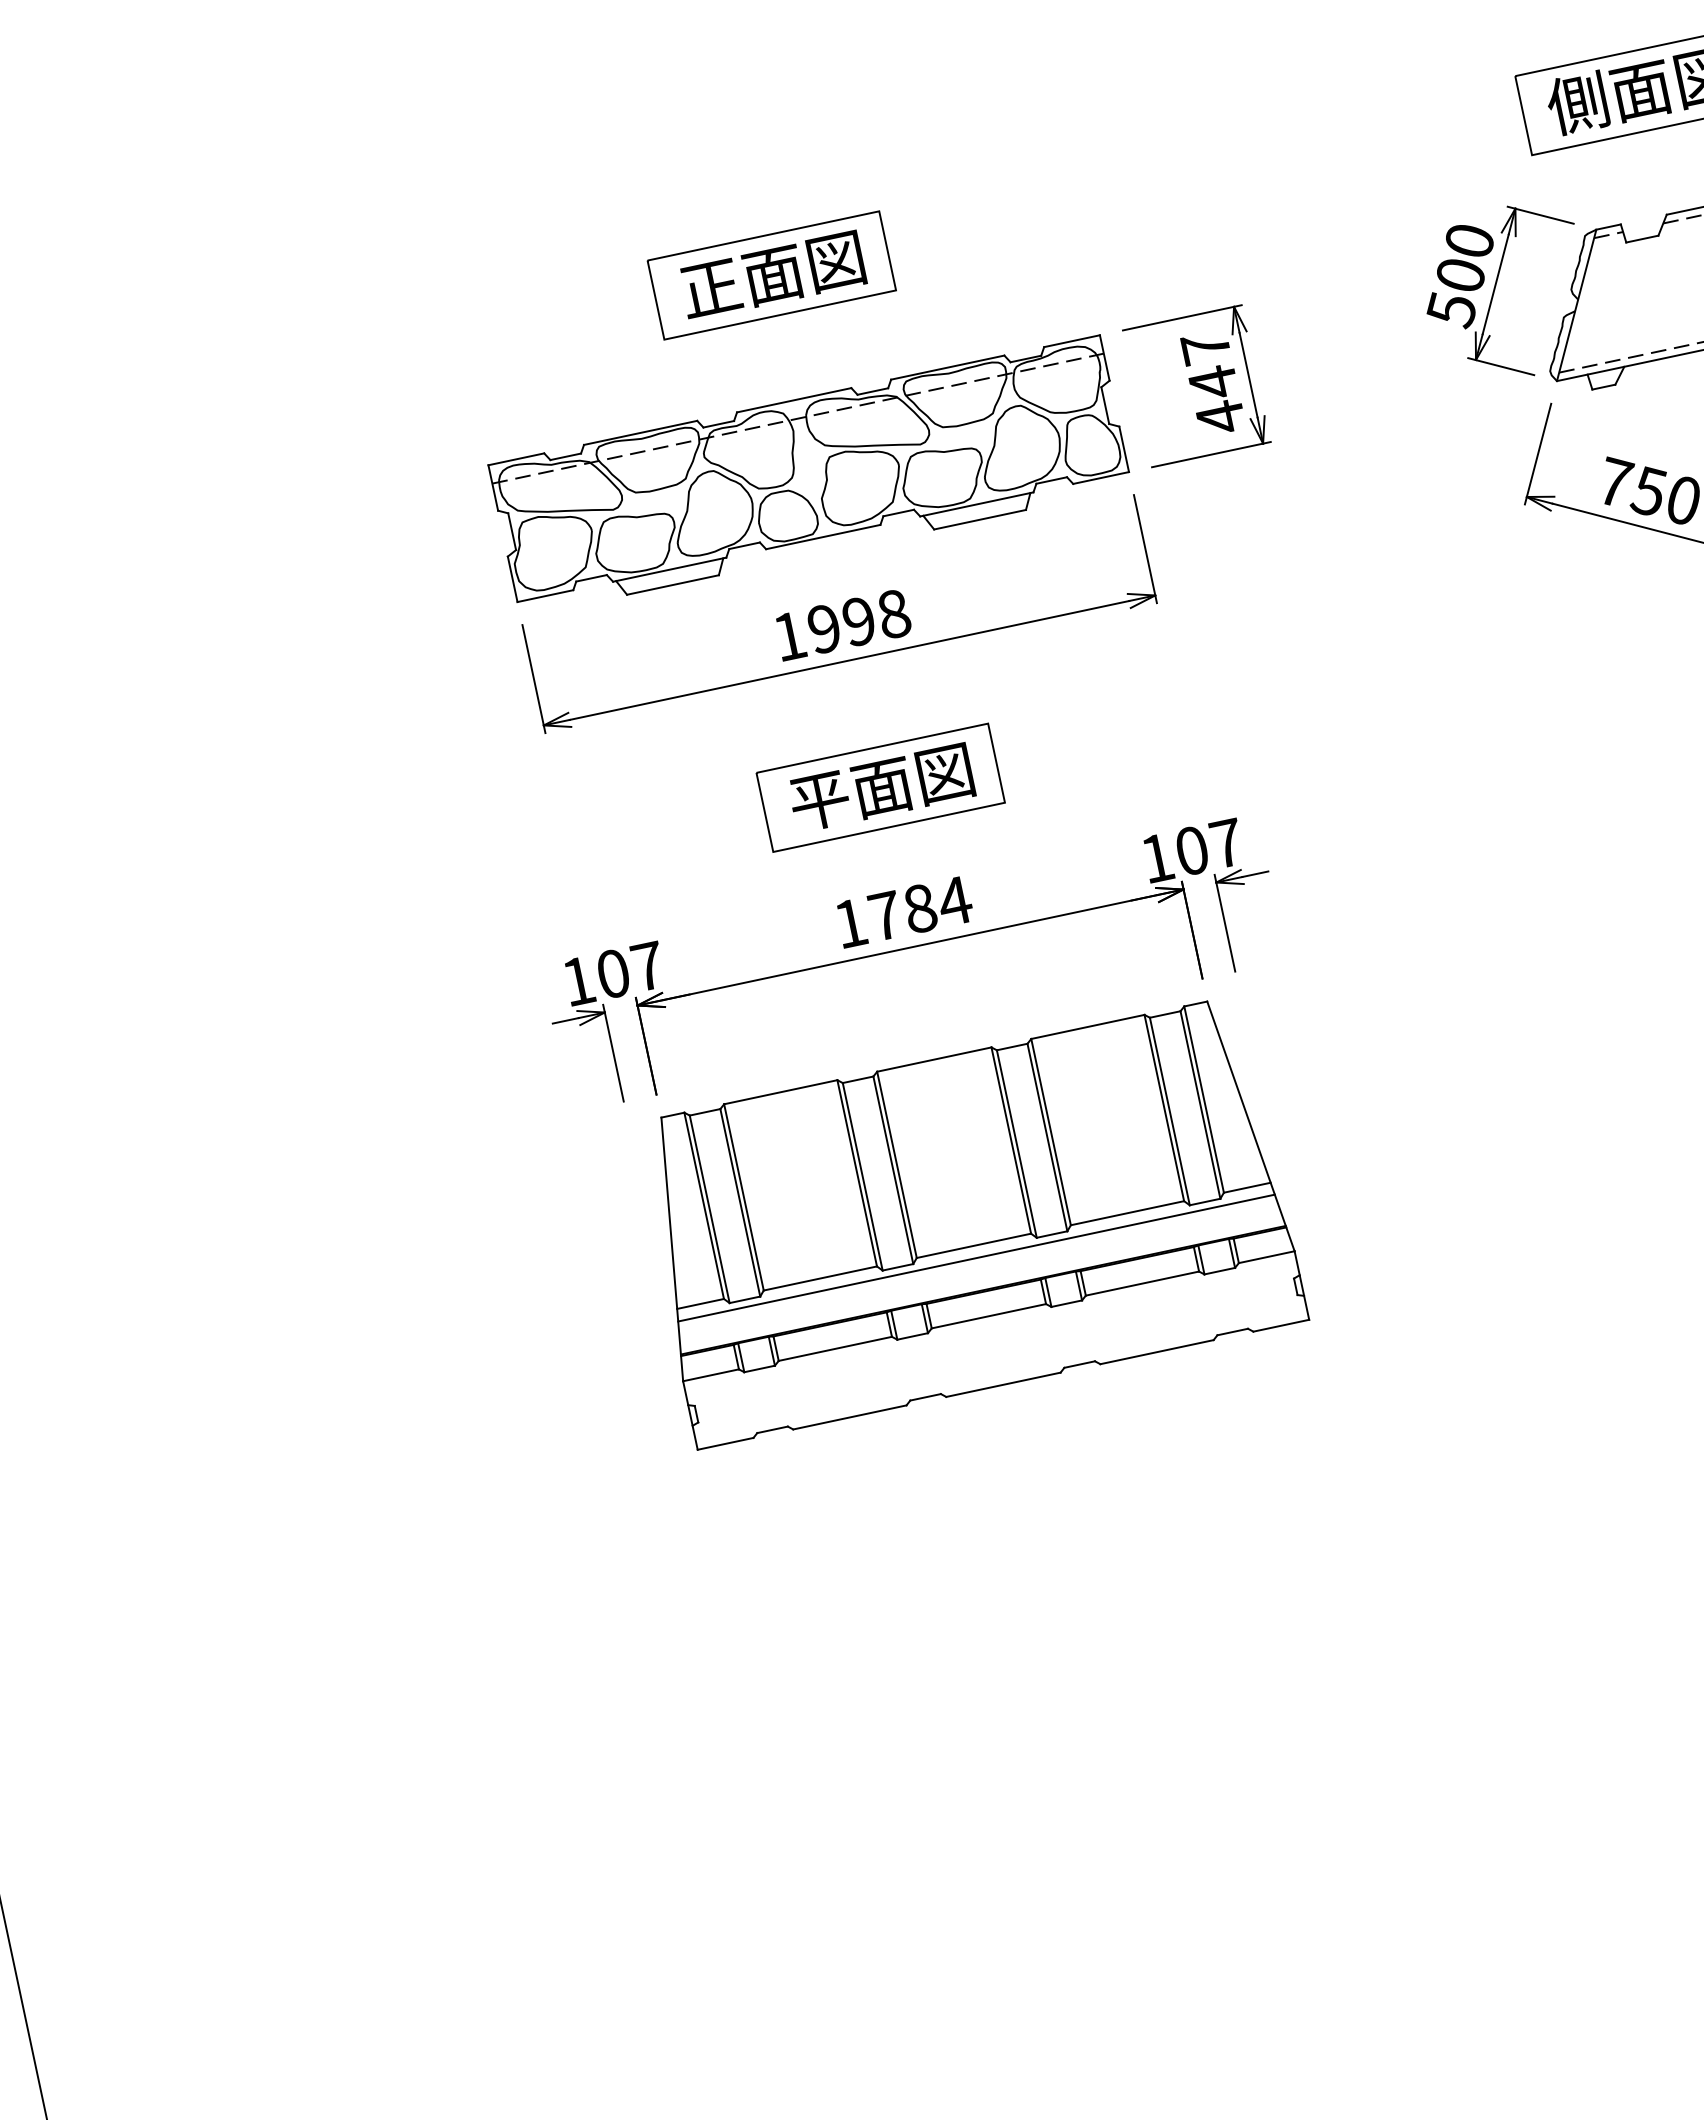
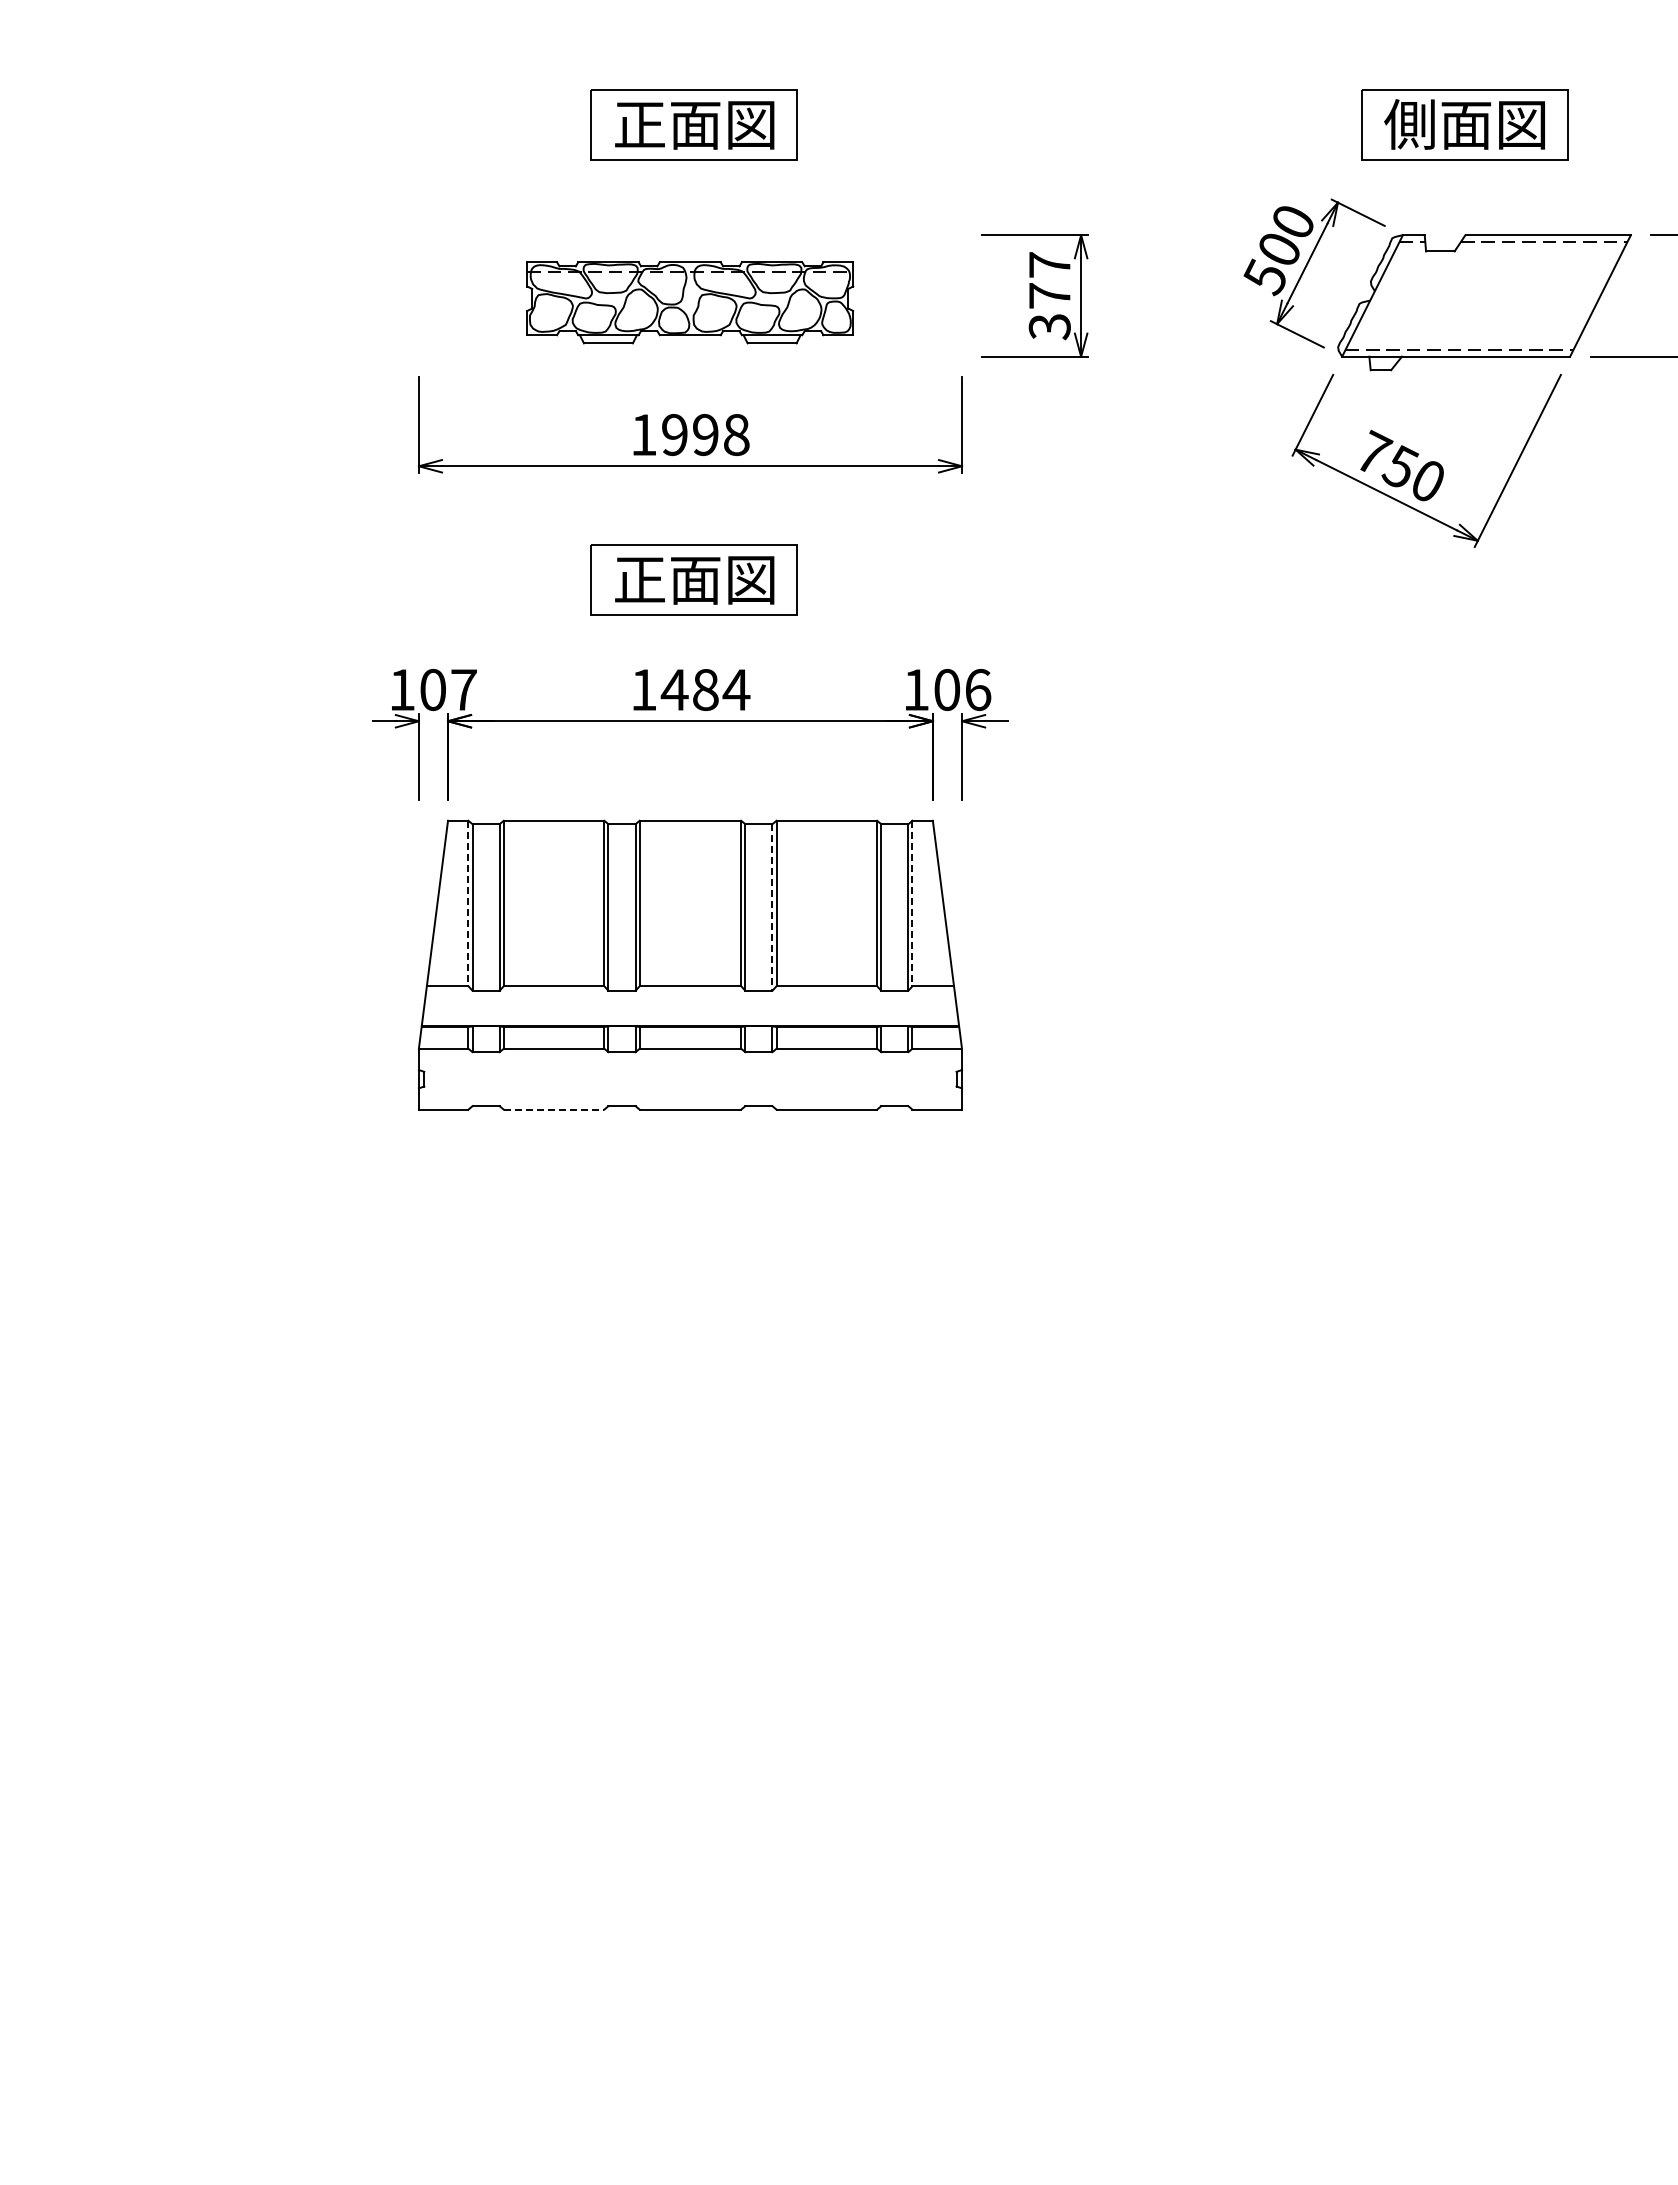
text: (1216, 400) -> (1049, 311), 447 -> 377
part: (809, 476) -> (689, 302), size x0.6
text: (819, 801) -> (639, 580), 平面図 -> 正面図
text: (1227, 842) -> (978, 689), 107 -> 106
text: (884, 915) -> (674, 689), 1784 -> 1484
line: (1204, 1099) -> (912, 903), solid -> dashed
line: (1047, 1137) -> (772, 907), solid -> dashed
line: (704, 1205) -> (468, 903), solid -> dashed
line: (976, 1258) -> (690, 997), removed
line: (850, 1417) -> (554, 1109), solid -> dashed

